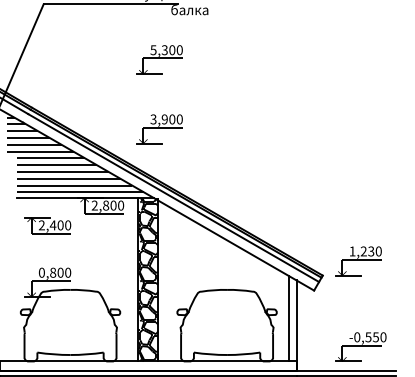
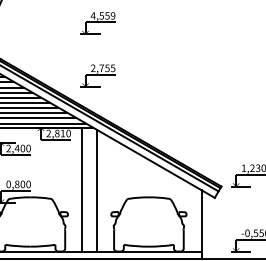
text: (166, 50) -> (103, 16), 5,300 -> 4,559
text: (166, 119) -> (103, 68), 3,900 -> 2,755
text: (113, 205) -> (62, 133), 2,800 -> 2,810
hatch: (148, 279) -> (89, 189), removed
line: (289, 318) -> (196, 219), removed

